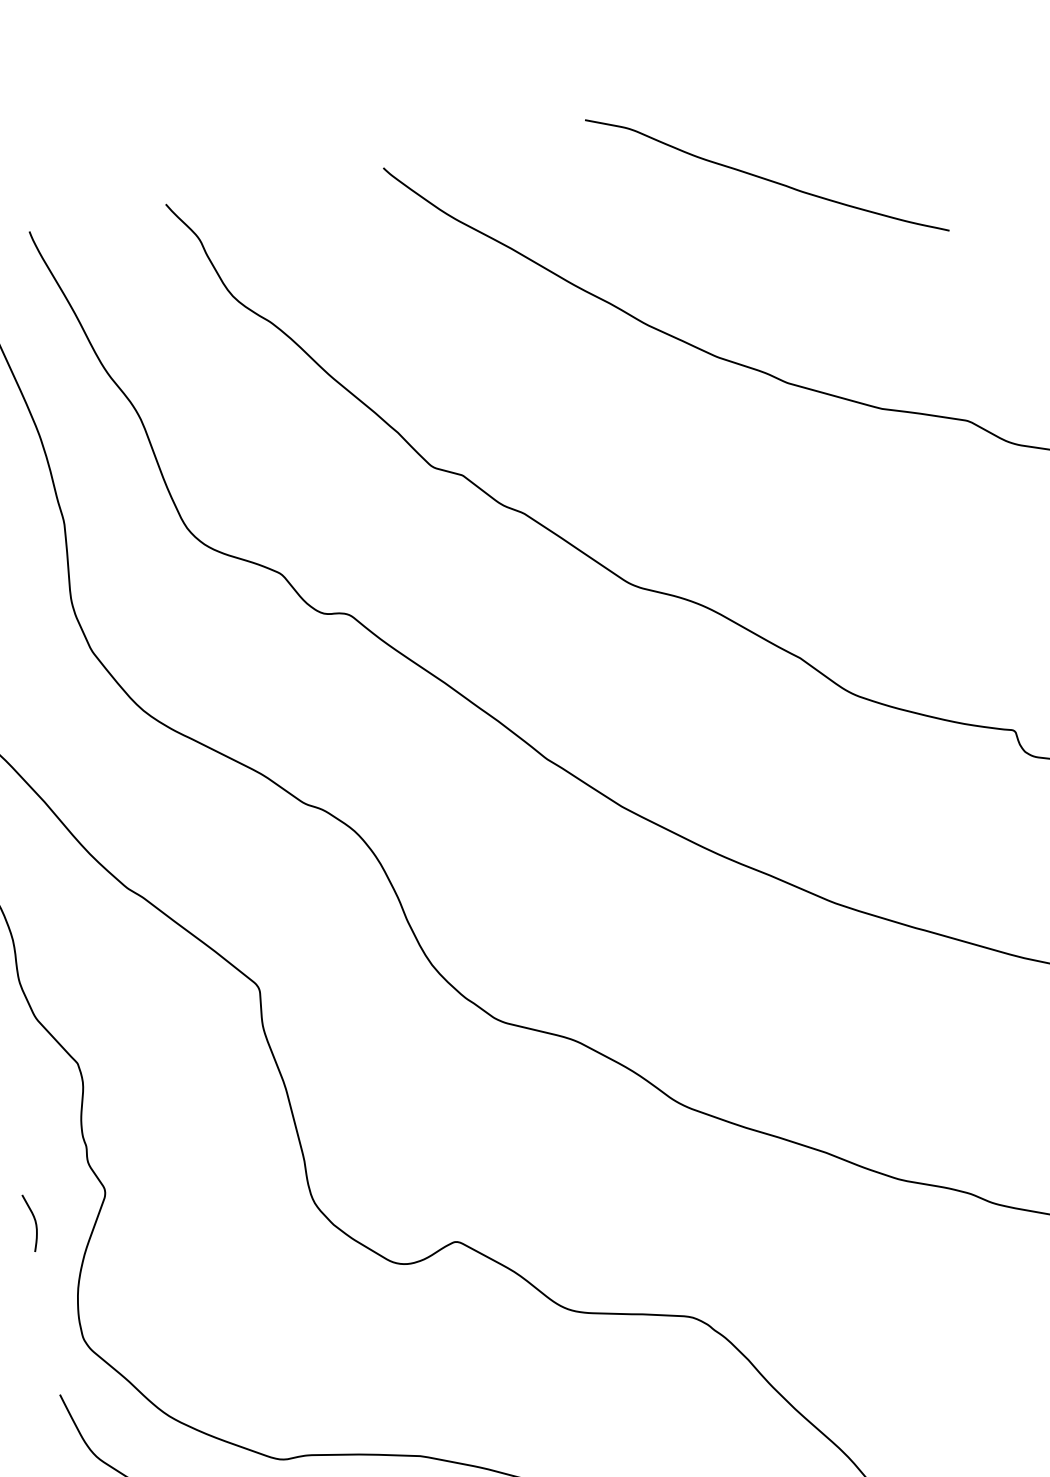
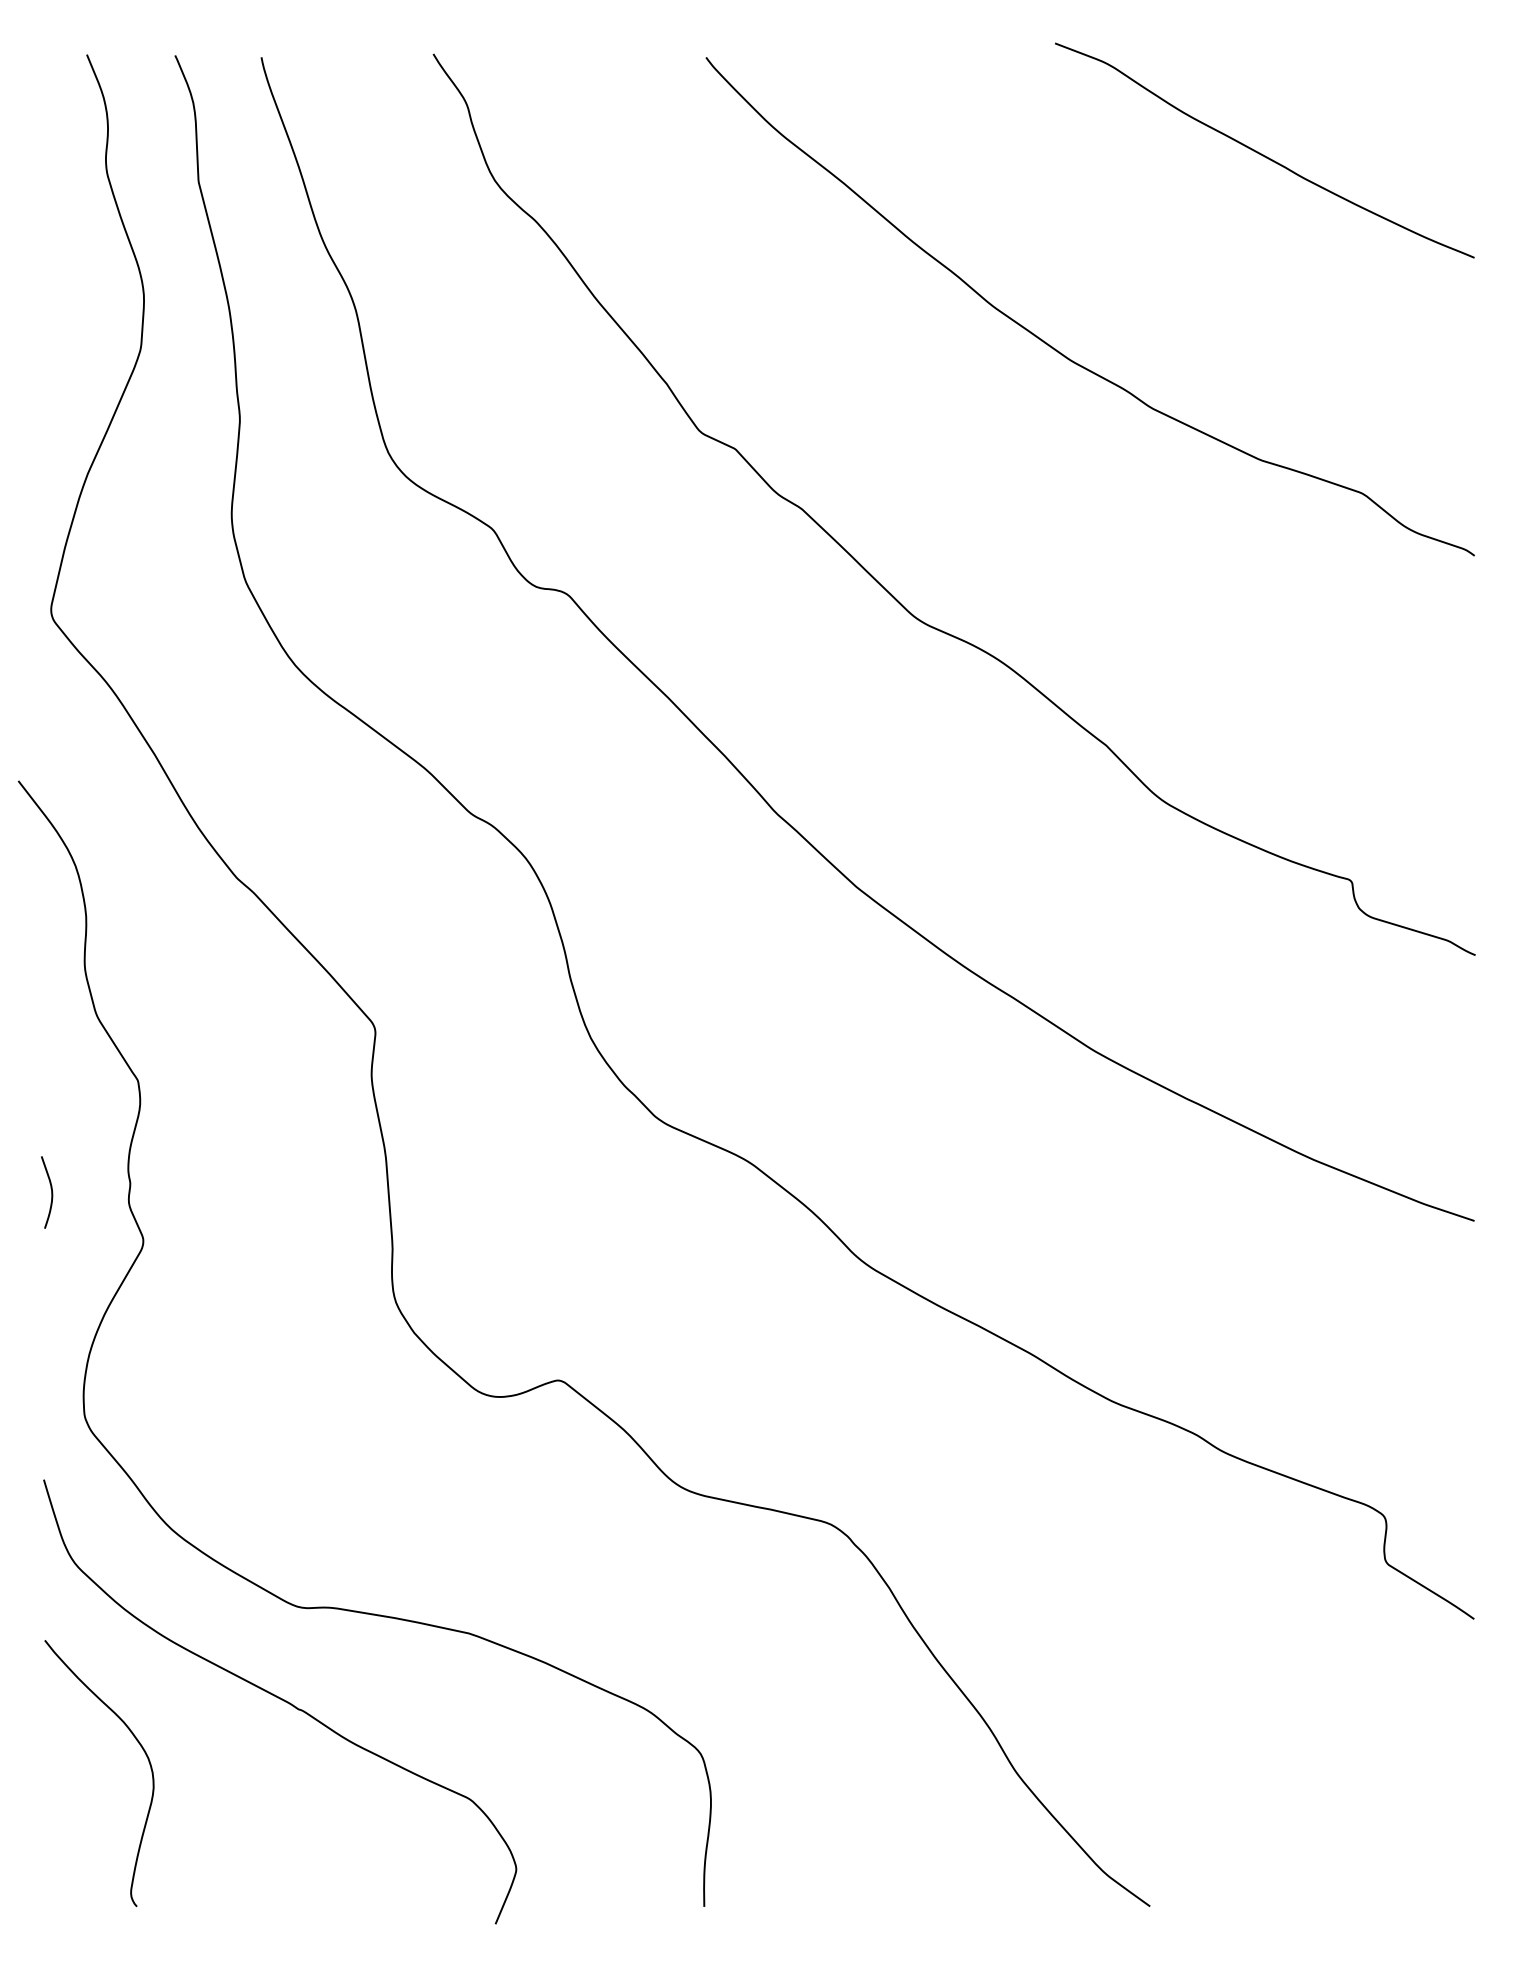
curve: (766, 178) -> (1263, 154), moved
curve: (35, 1222) -> (51, 1192), moved

